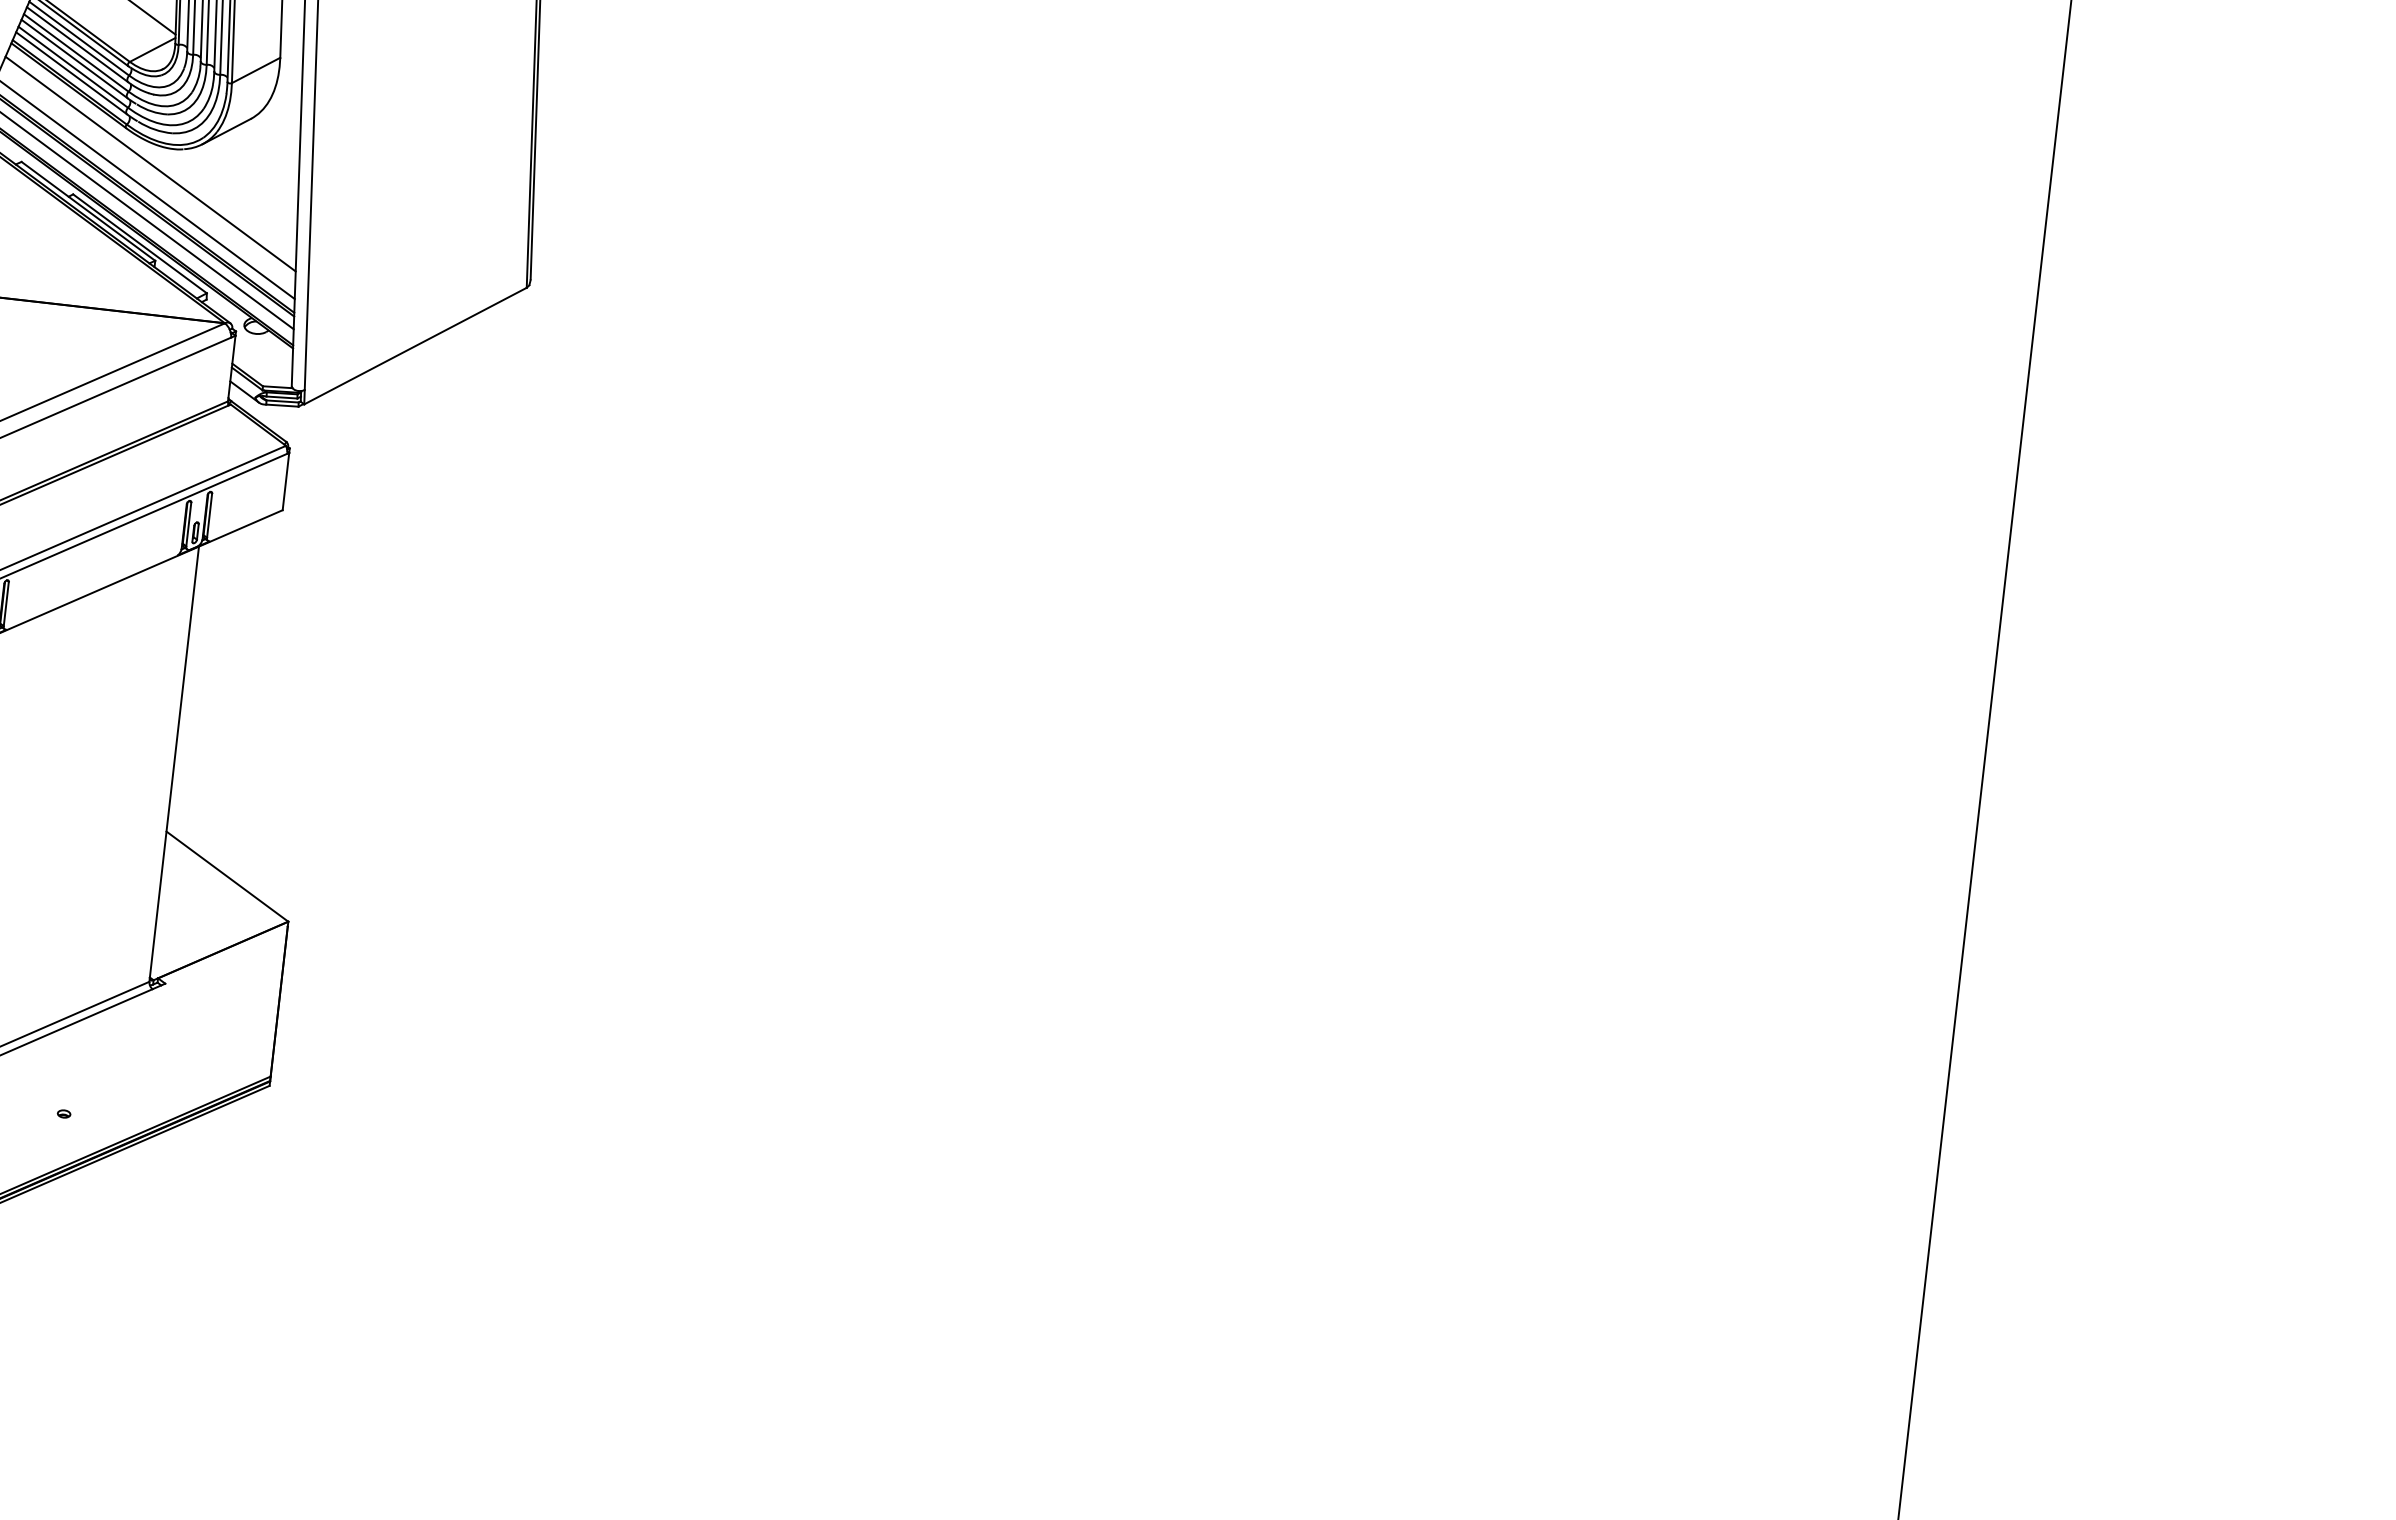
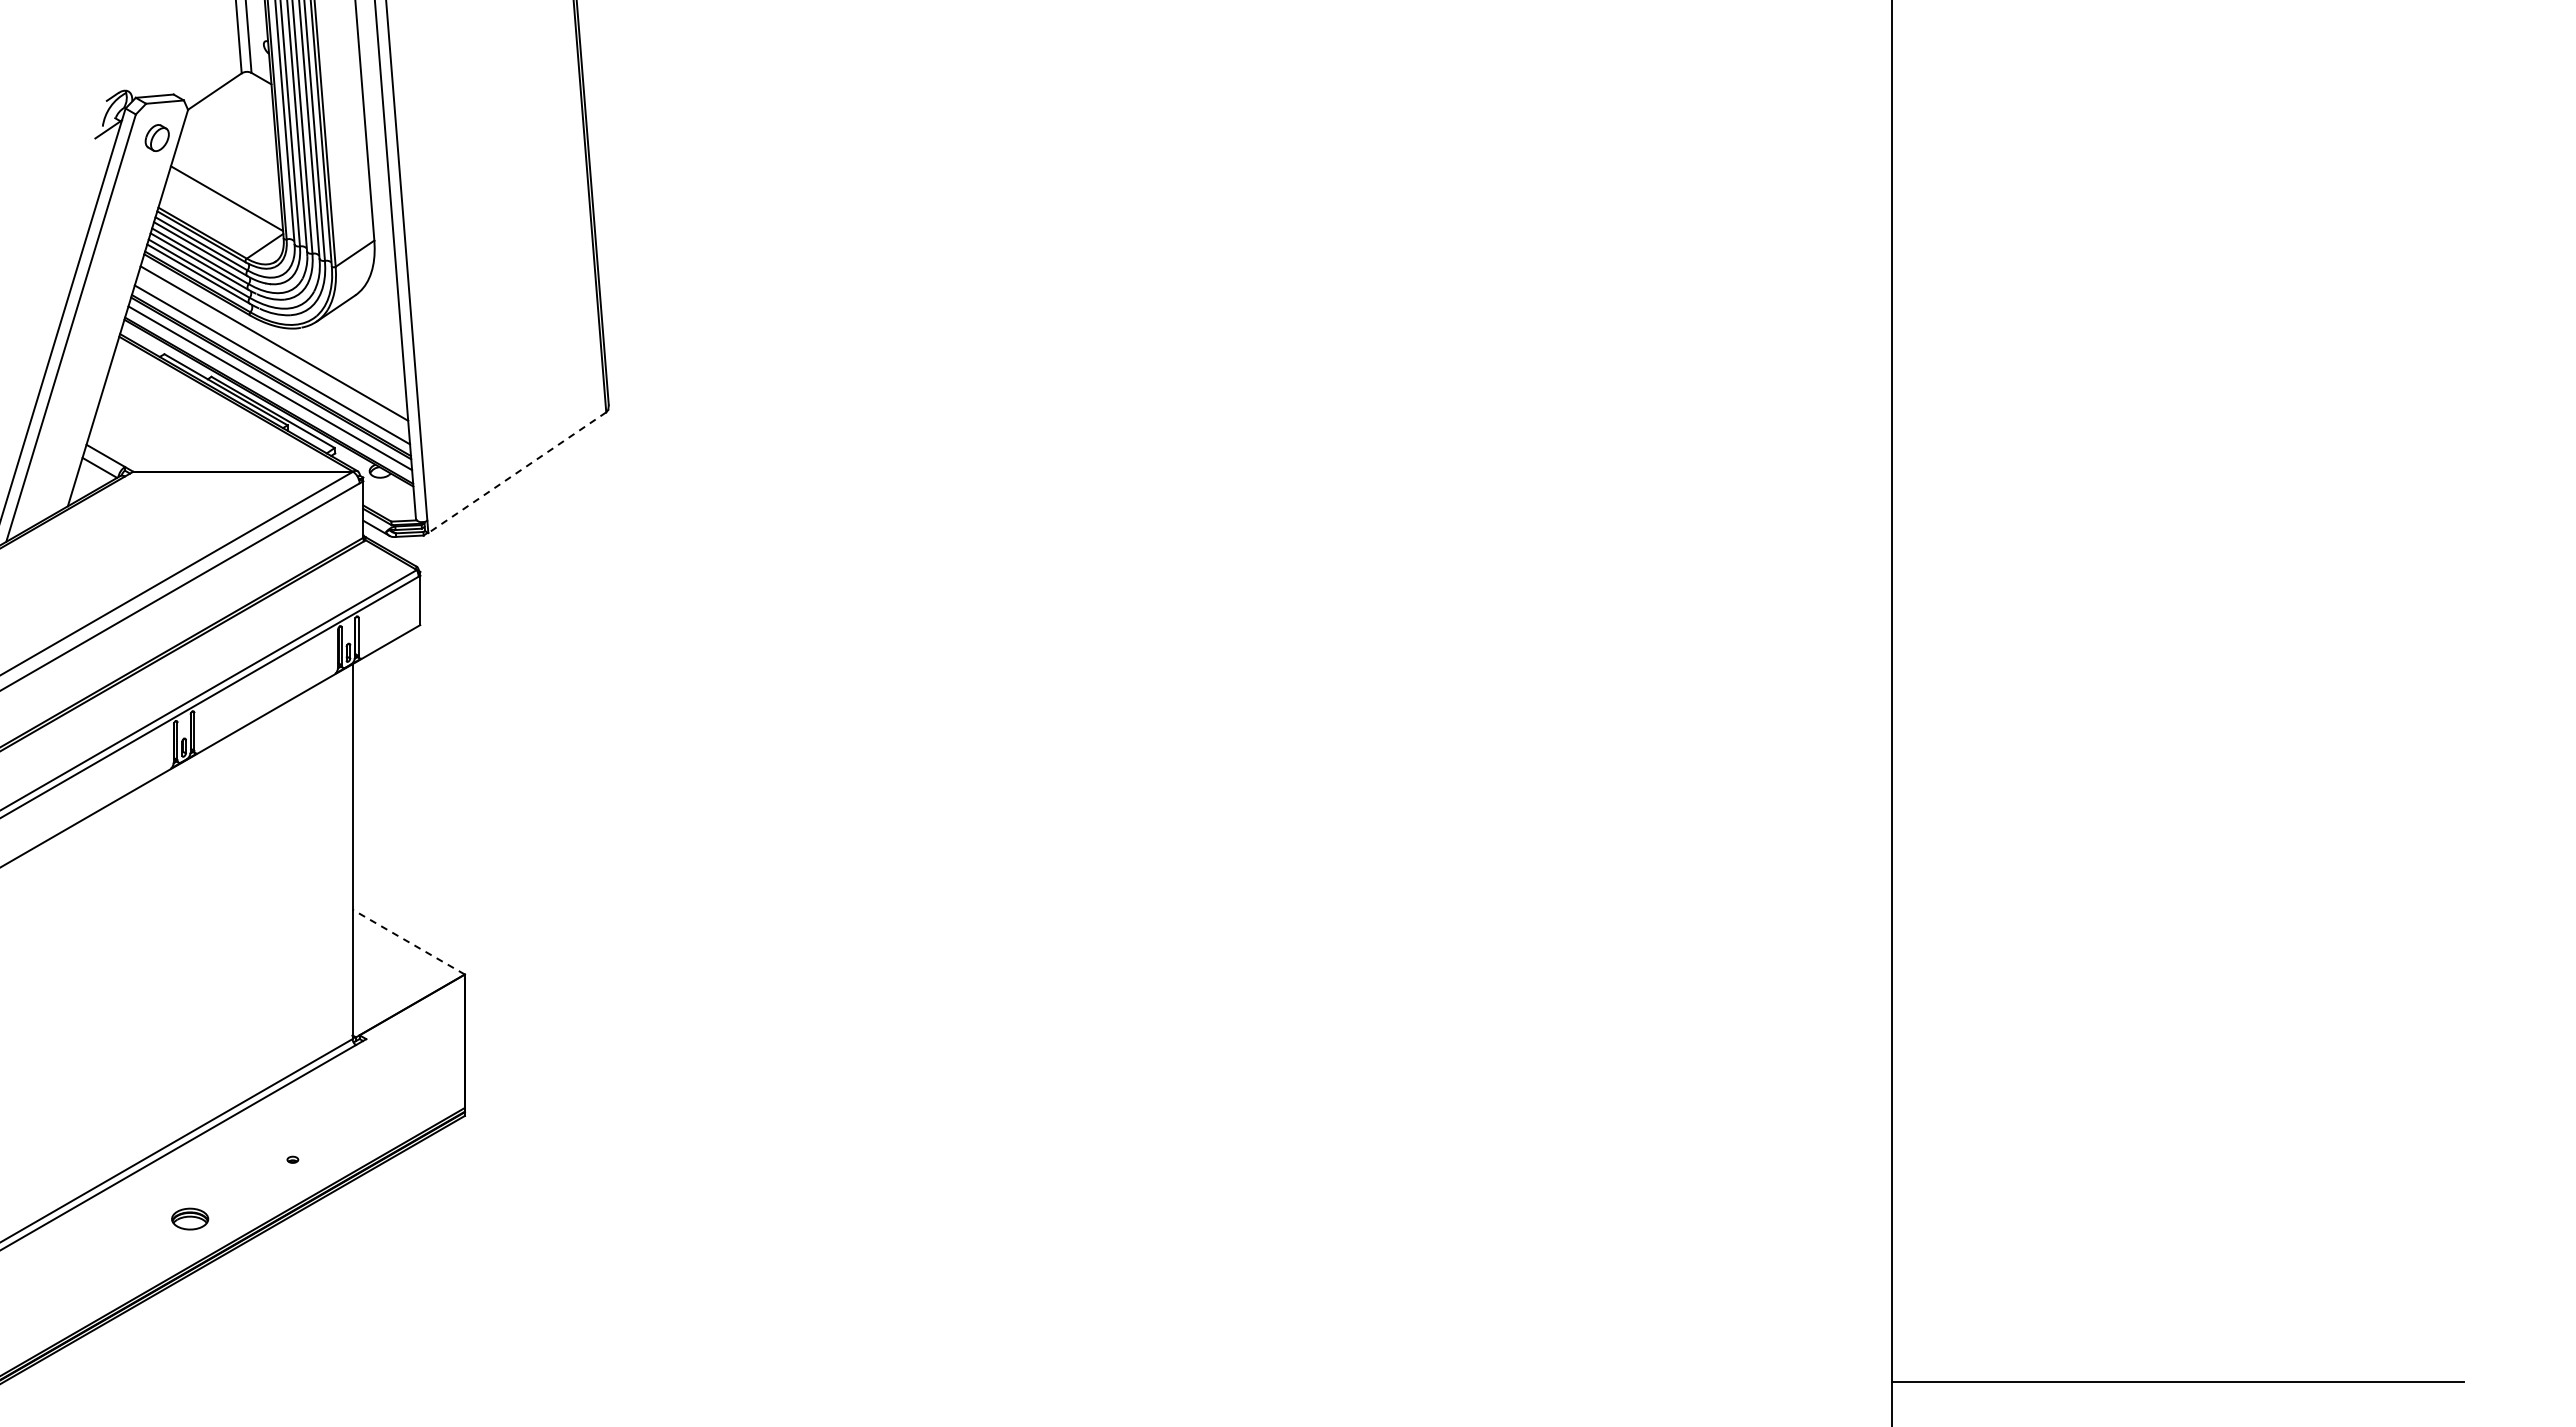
line: (414, 345) -> (516, 472), solid -> dashed
line: (227, 877) -> (408, 942), solid -> dashed

